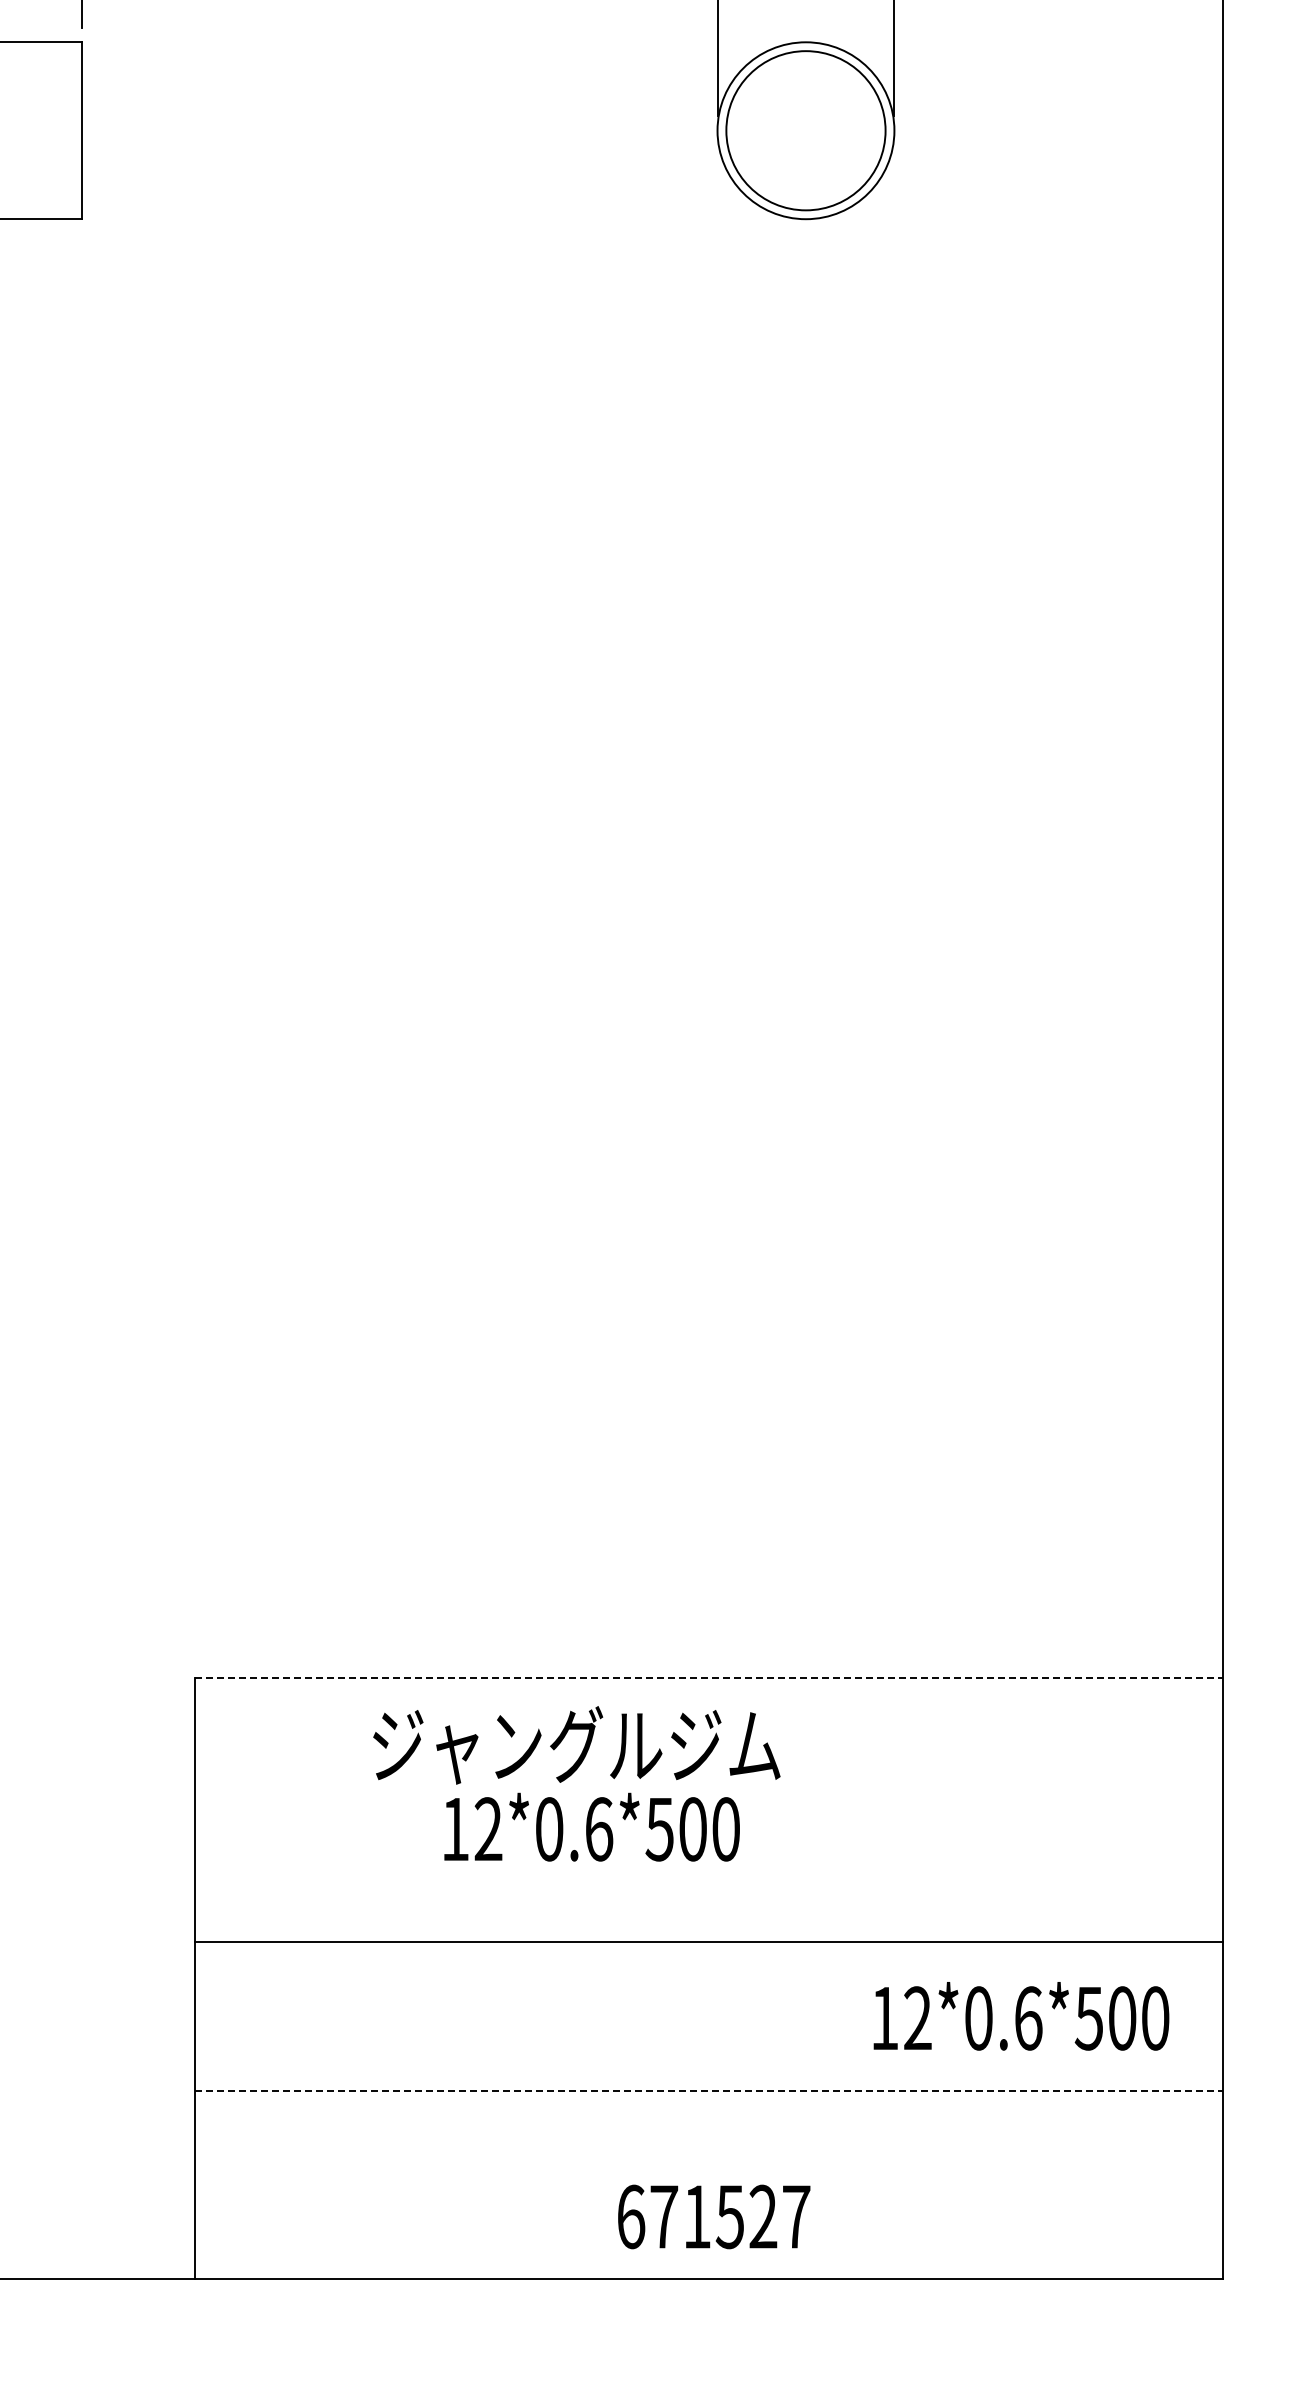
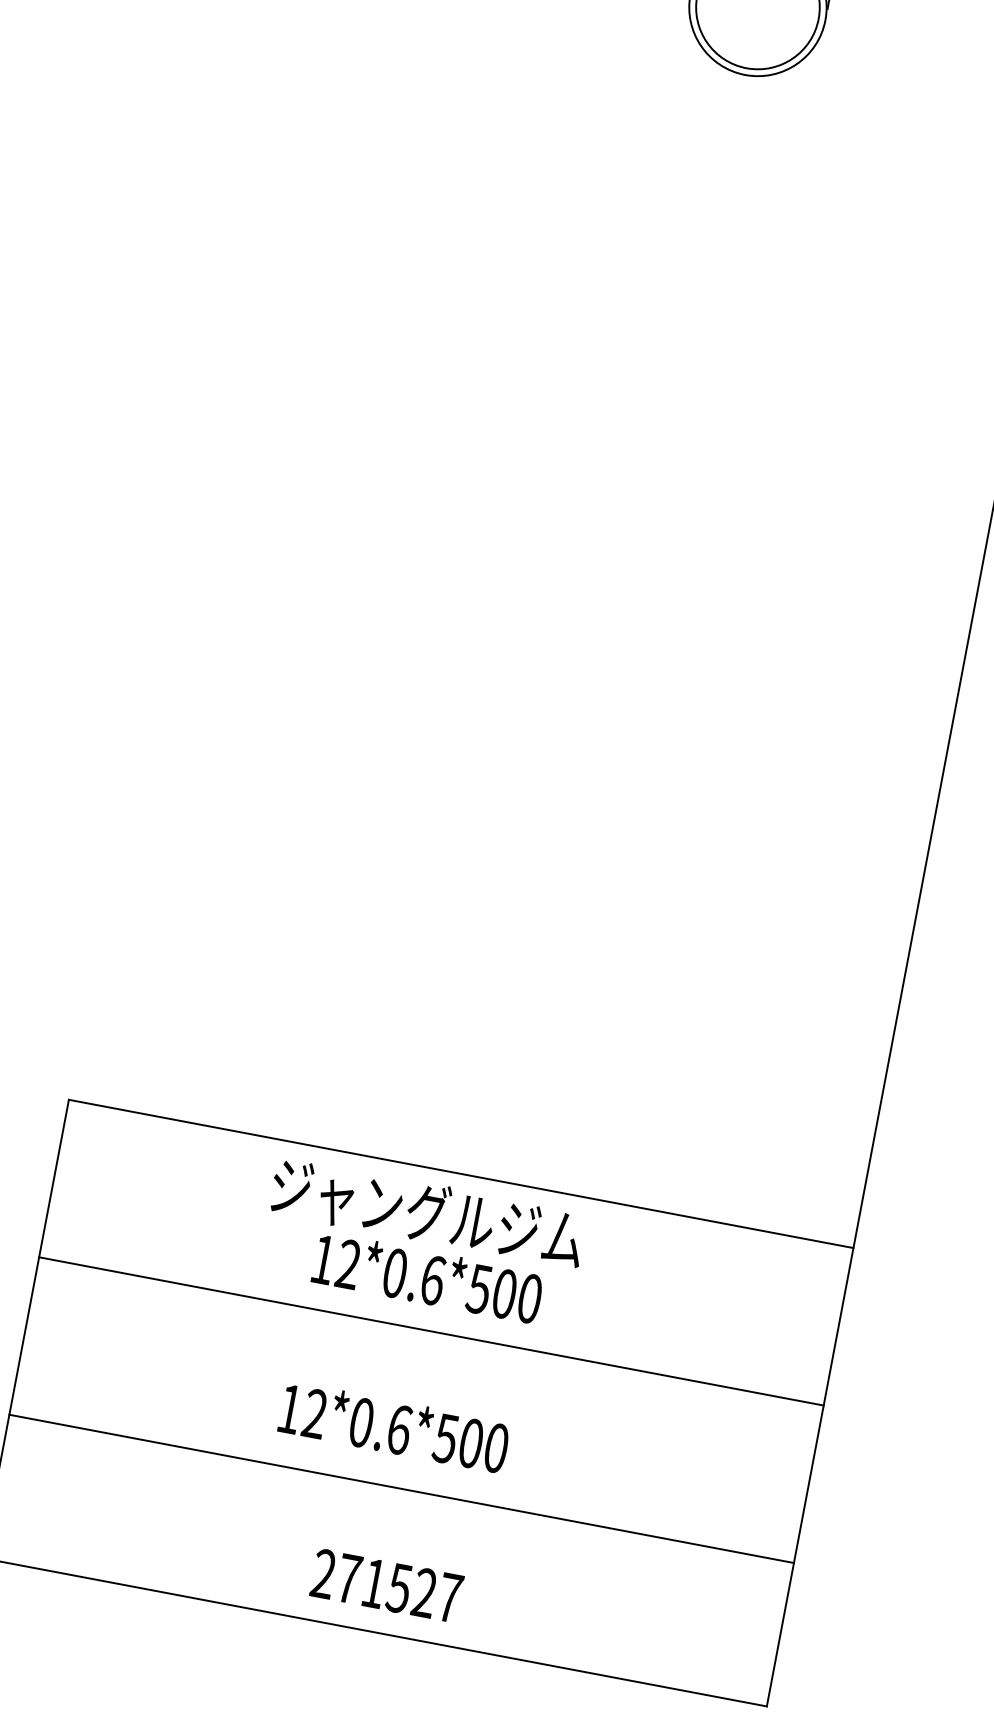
line: (709, 1677) -> (461, 1173), dashed -> solid
text: (576, 1783) -> (422, 1242), moved
line: (709, 1942) -> (431, 1331), moved
text: (1021, 2016) -> (394, 1427), moved
line: (709, 2090) -> (401, 1488), dashed -> solid
text: (631, 2216) -> (324, 1573), 671527 -> 271527

